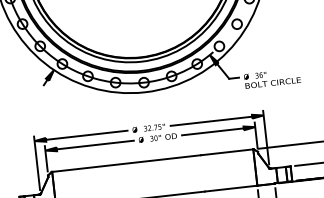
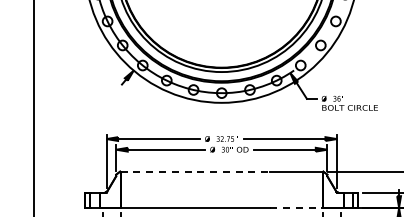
line: (126, 163) -> (195, 171), solid -> dashed
line: (232, 188) -> (297, 208), solid -> dashed

